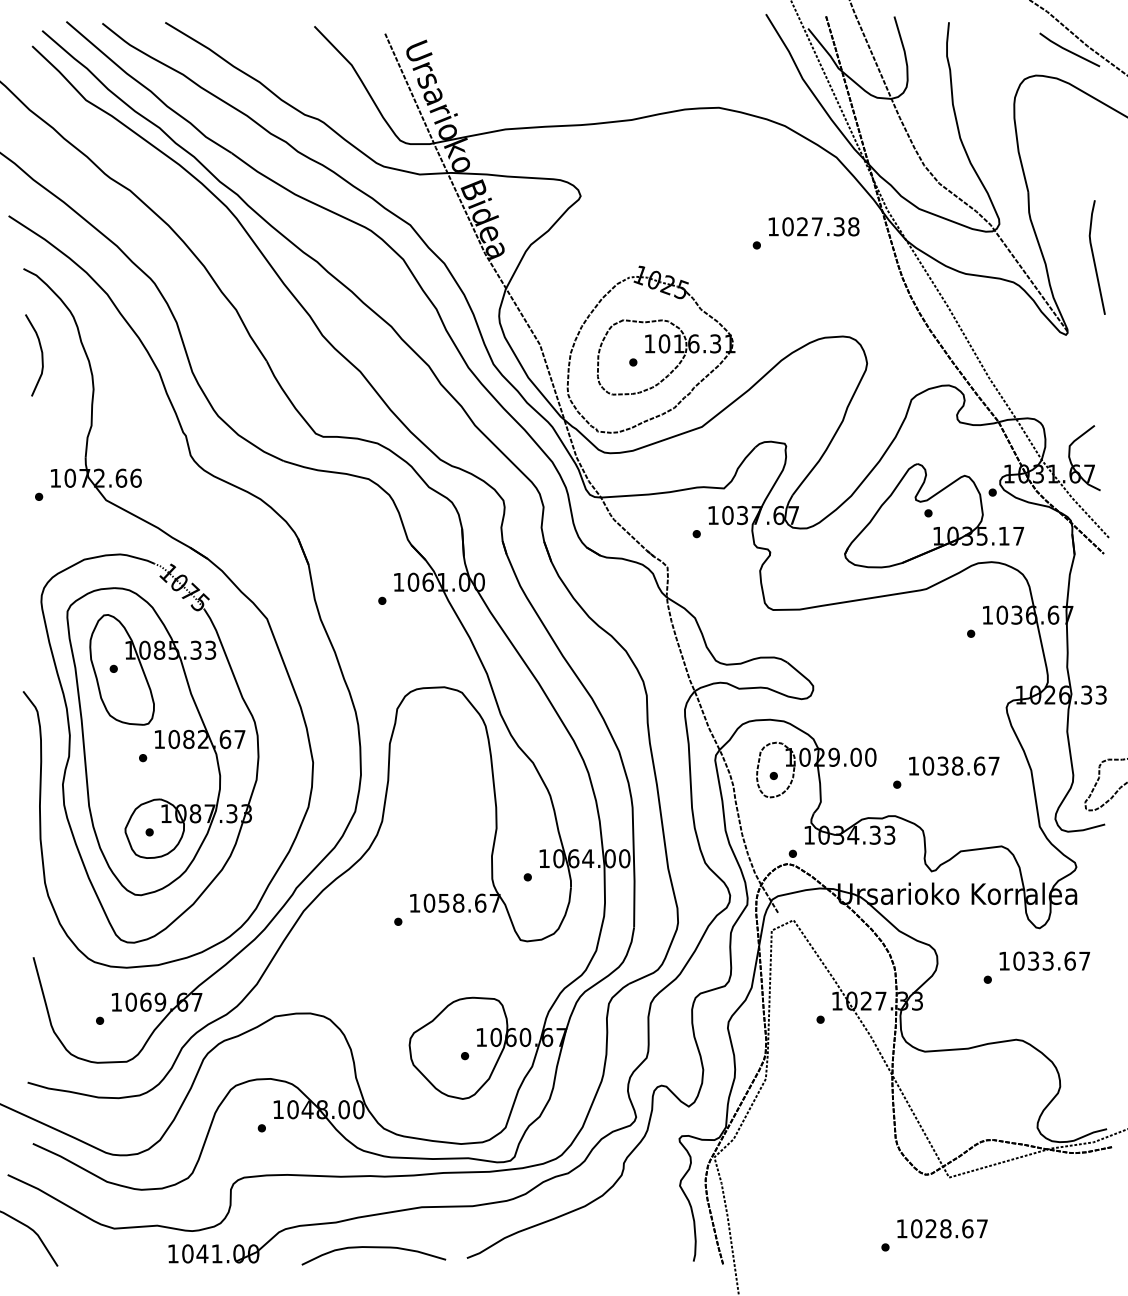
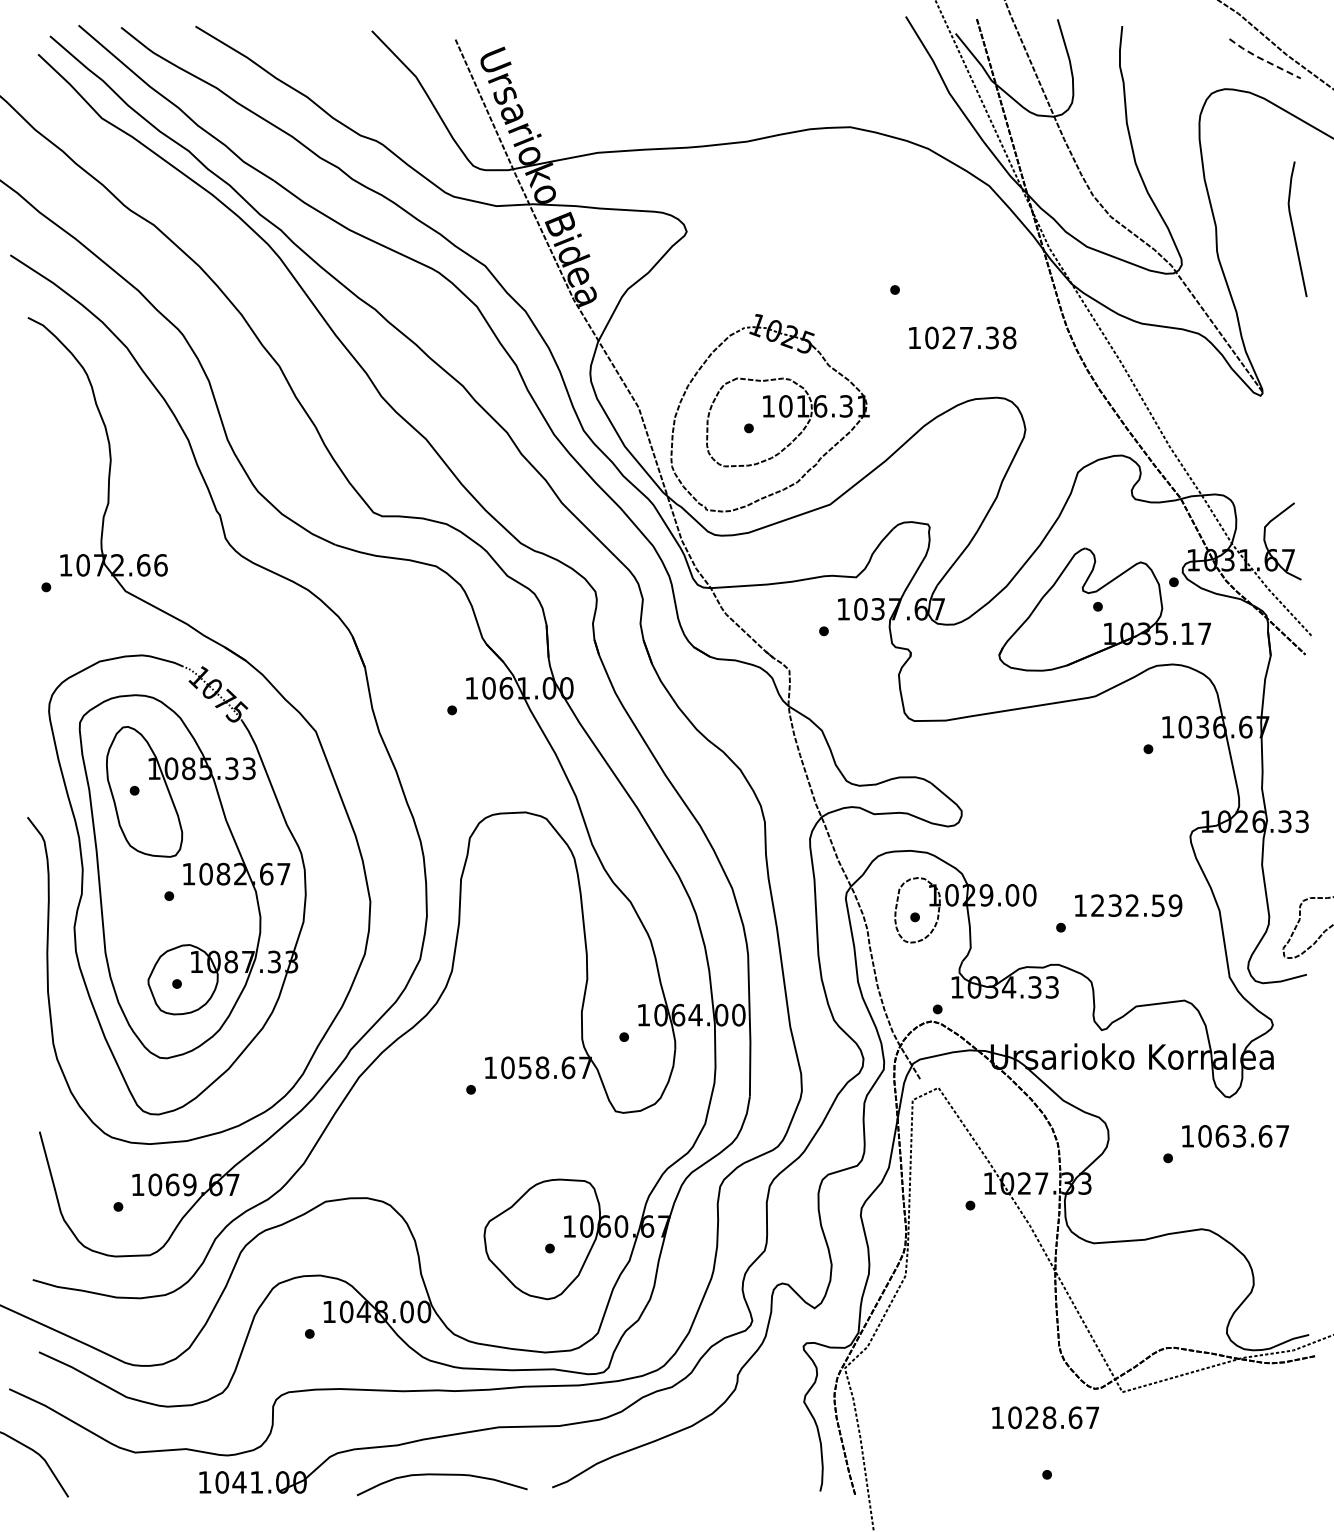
line: (1068, 51) -> (1263, 60), solid -> dashed
text: (813, 226) -> (962, 337), moved
line: (1094, 258) -> (1294, 230), moved
curve: (40, 351) -> (48, 415), removed
text: (961, 765) -> (1136, 905), 1038.67 -> 1232.59
text: (1033, 961) -> (1222, 1136), 1033.67 -> 1063.67
text: (942, 1228) -> (1045, 1417), moved

